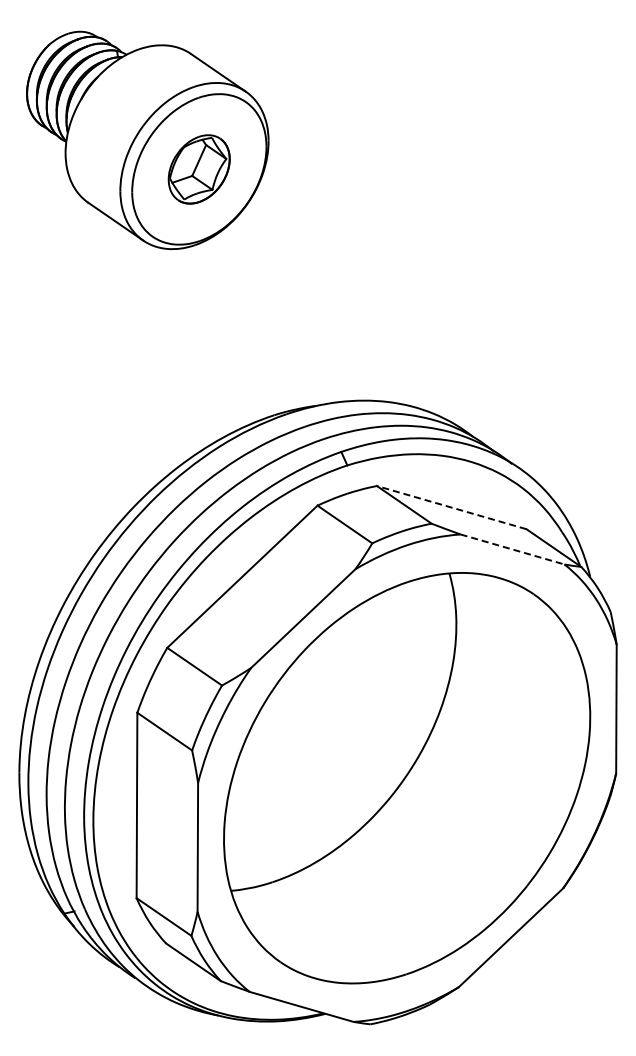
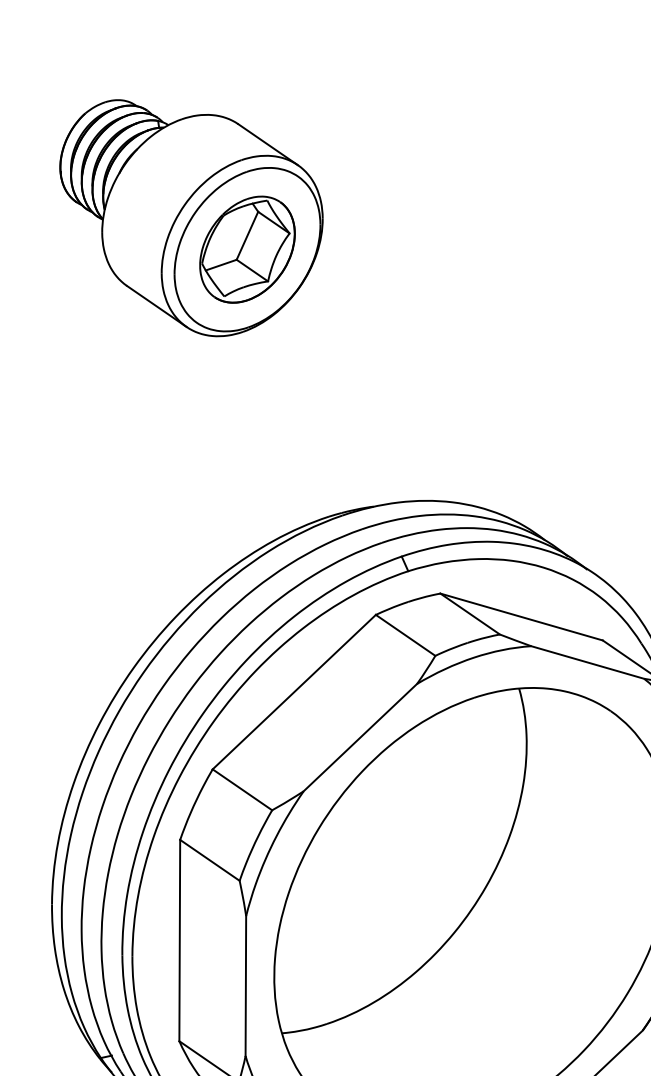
part: (198, 169) -> (246, 249), size x1.43
line: (451, 507) -> (521, 616), dashed -> solid
line: (513, 549) -> (588, 662), dashed -> solid

